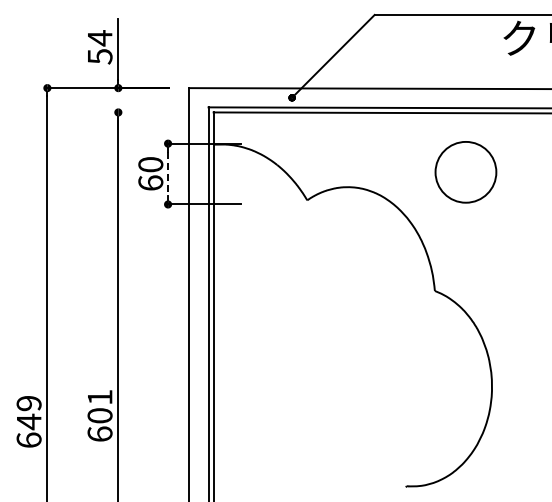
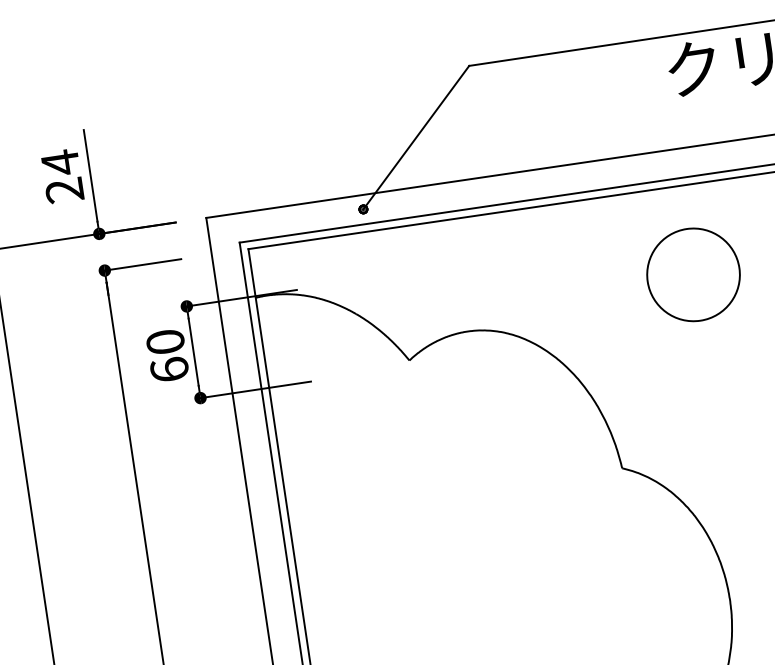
text: (99, 56) -> (63, 190), 54 -> 24
line: (143, 112) -> (142, 265), added
circle: (465, 172) -> (692, 275), moved
line: (168, 174) -> (194, 352), dashed -> solid

